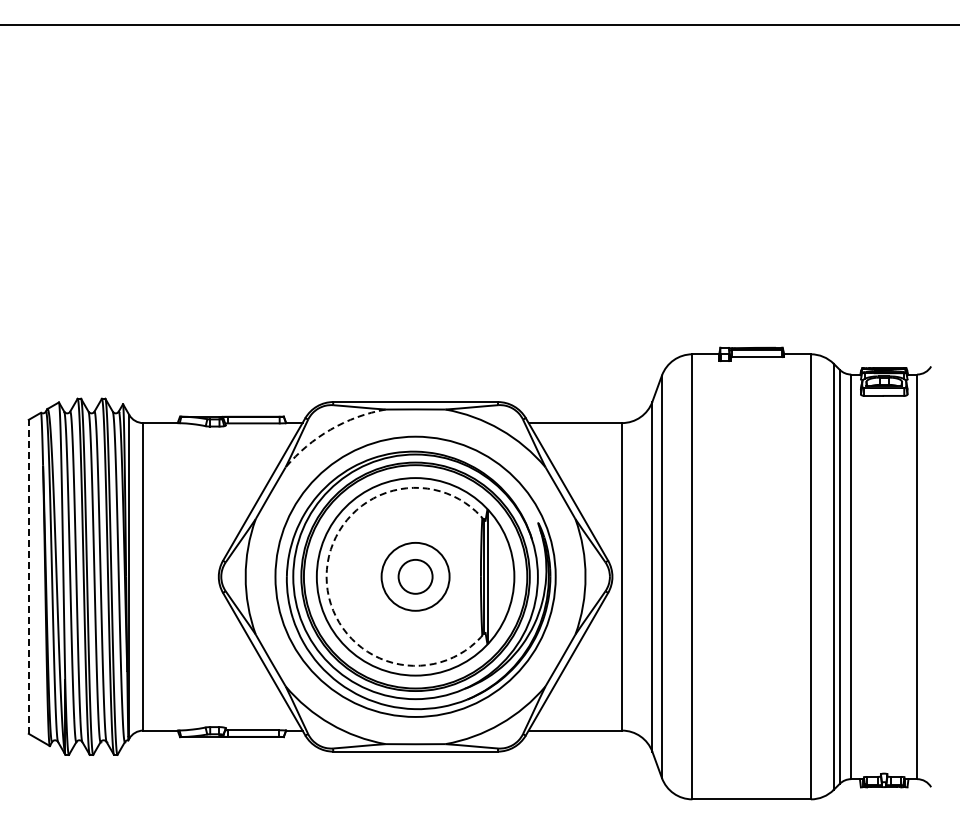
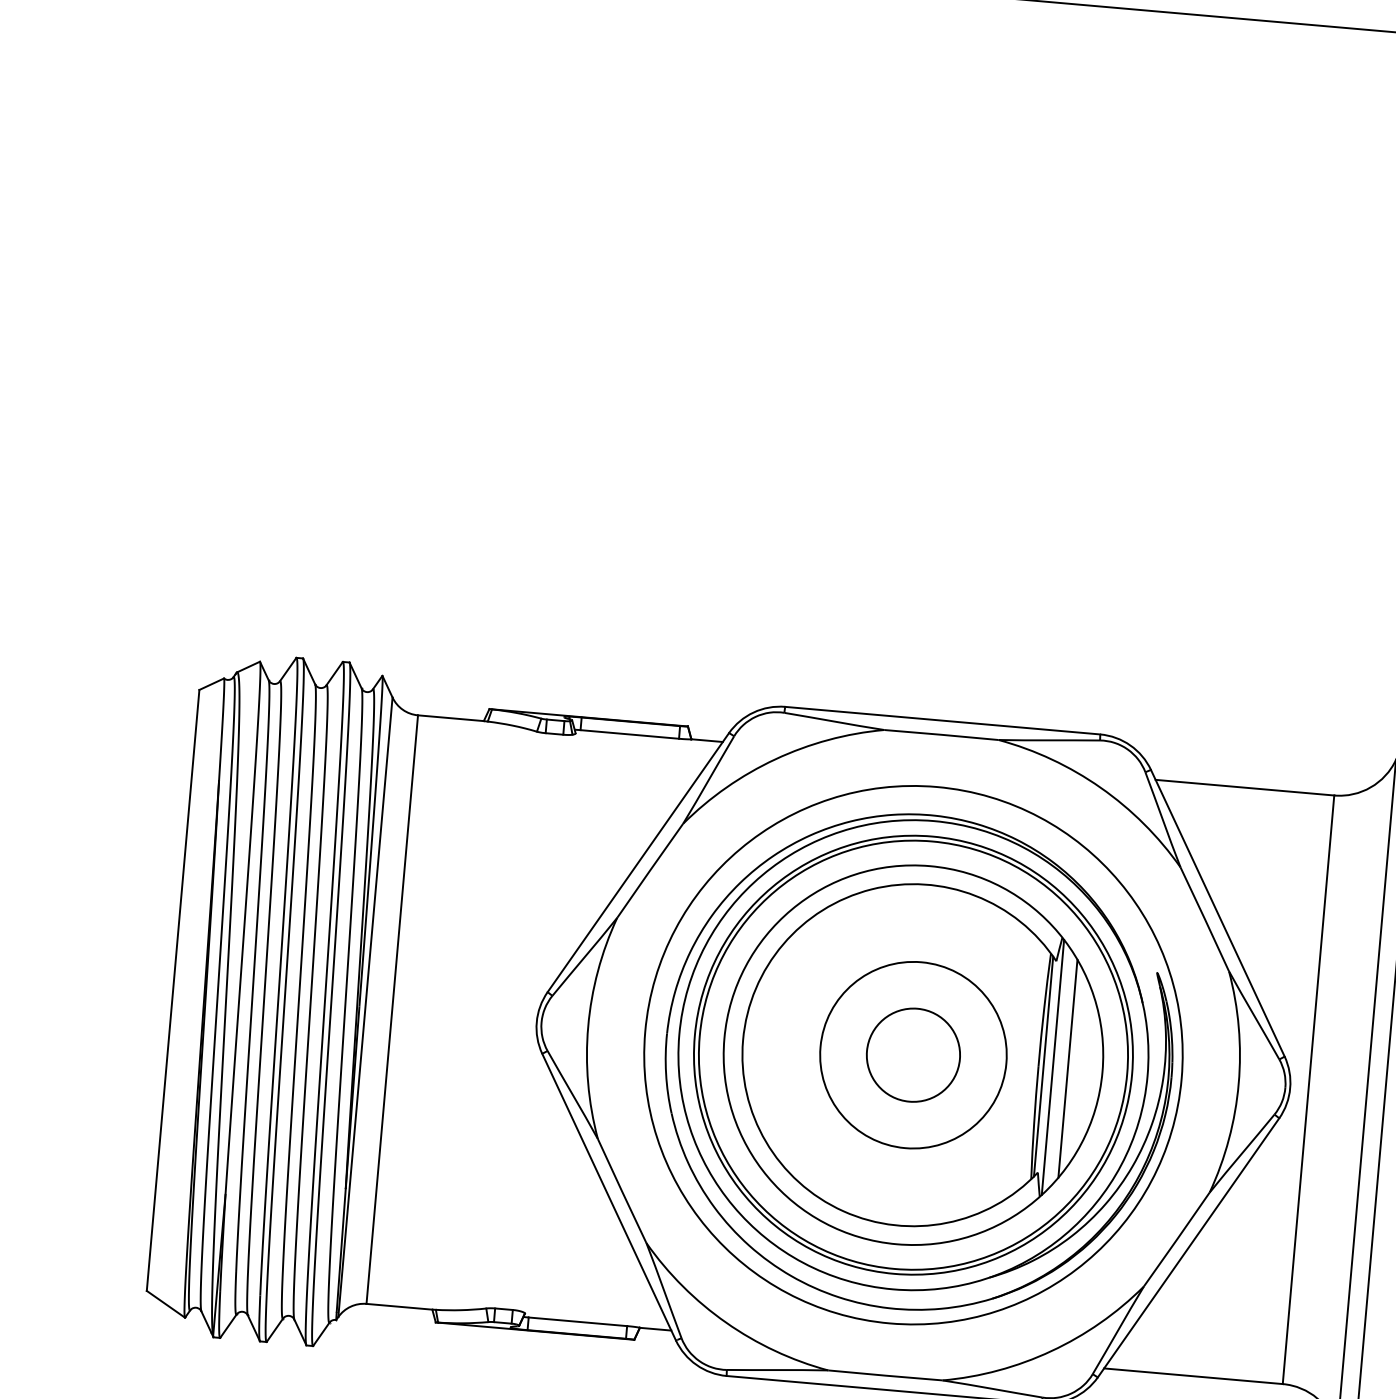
arc: (330, 429) -> (775, 758), dashed -> solid
line: (28, 576) -> (172, 989), dashed -> solid
arc: (326, 576) -> (742, 1039), dashed -> solid
circle: (415, 576) -> (913, 1054), size x1.43
circle: (415, 576) -> (913, 1054), size x1.43
line: (496, 576) -> (1068, 1068), added

